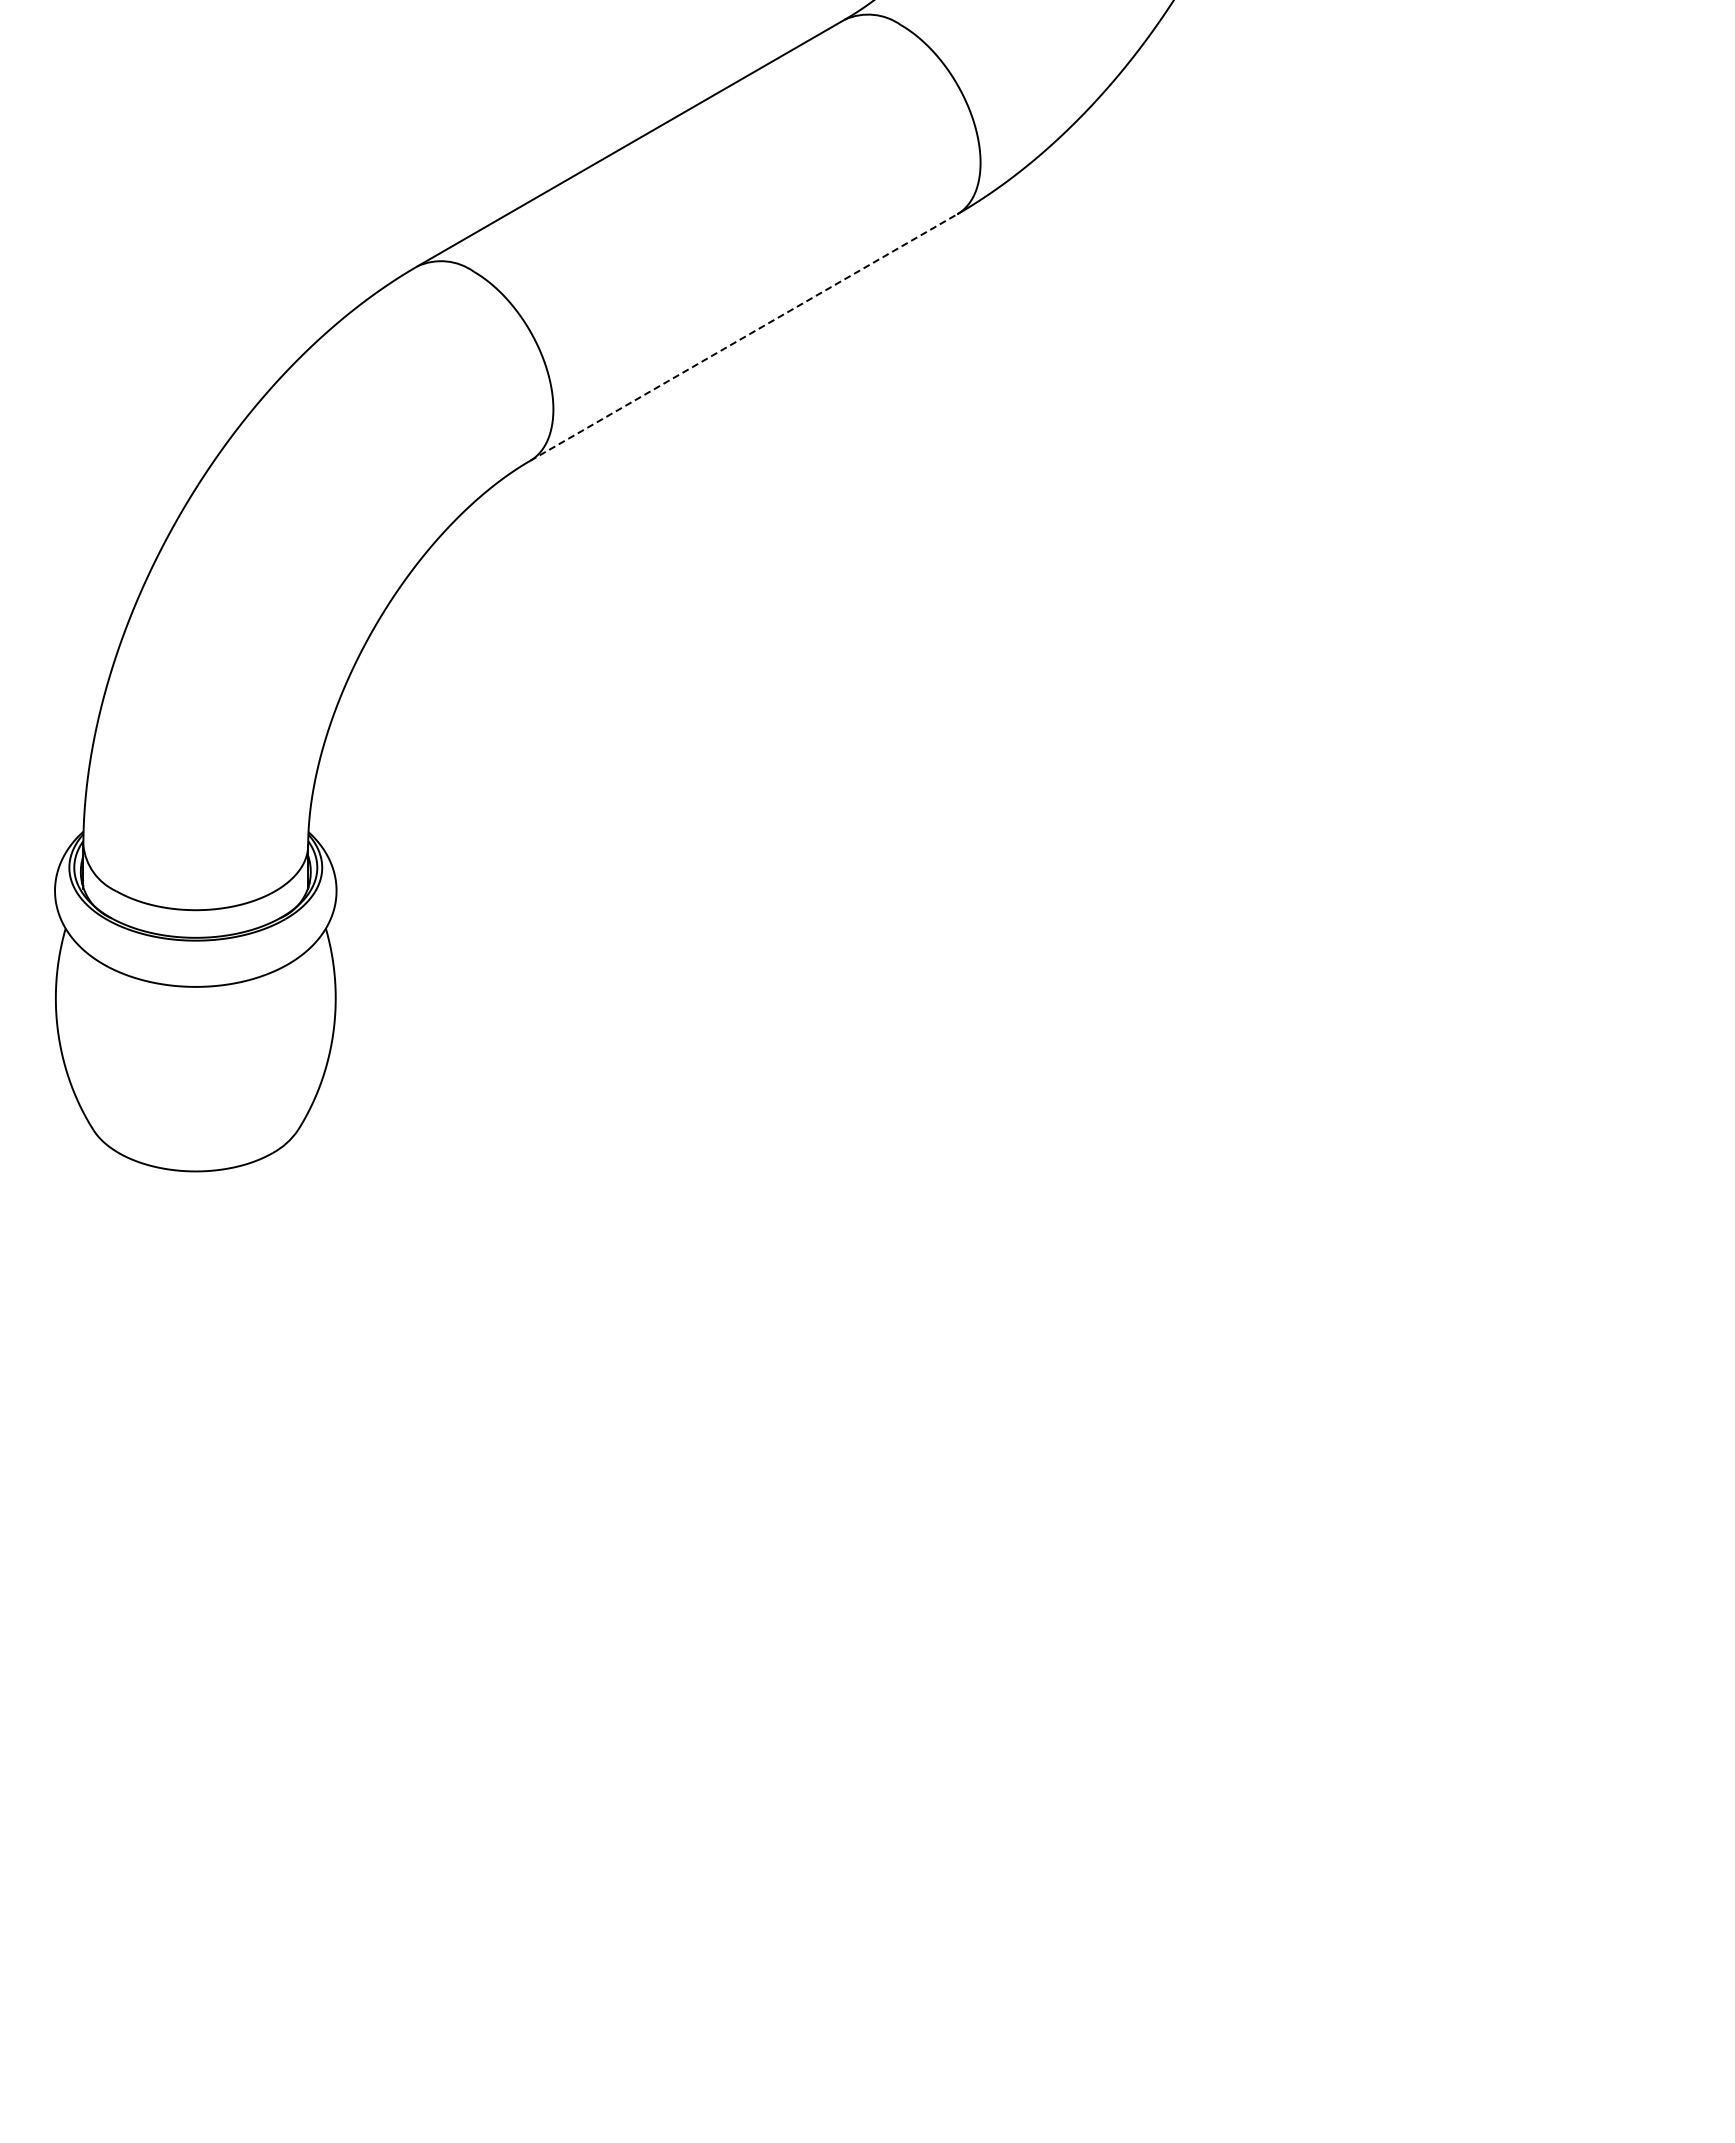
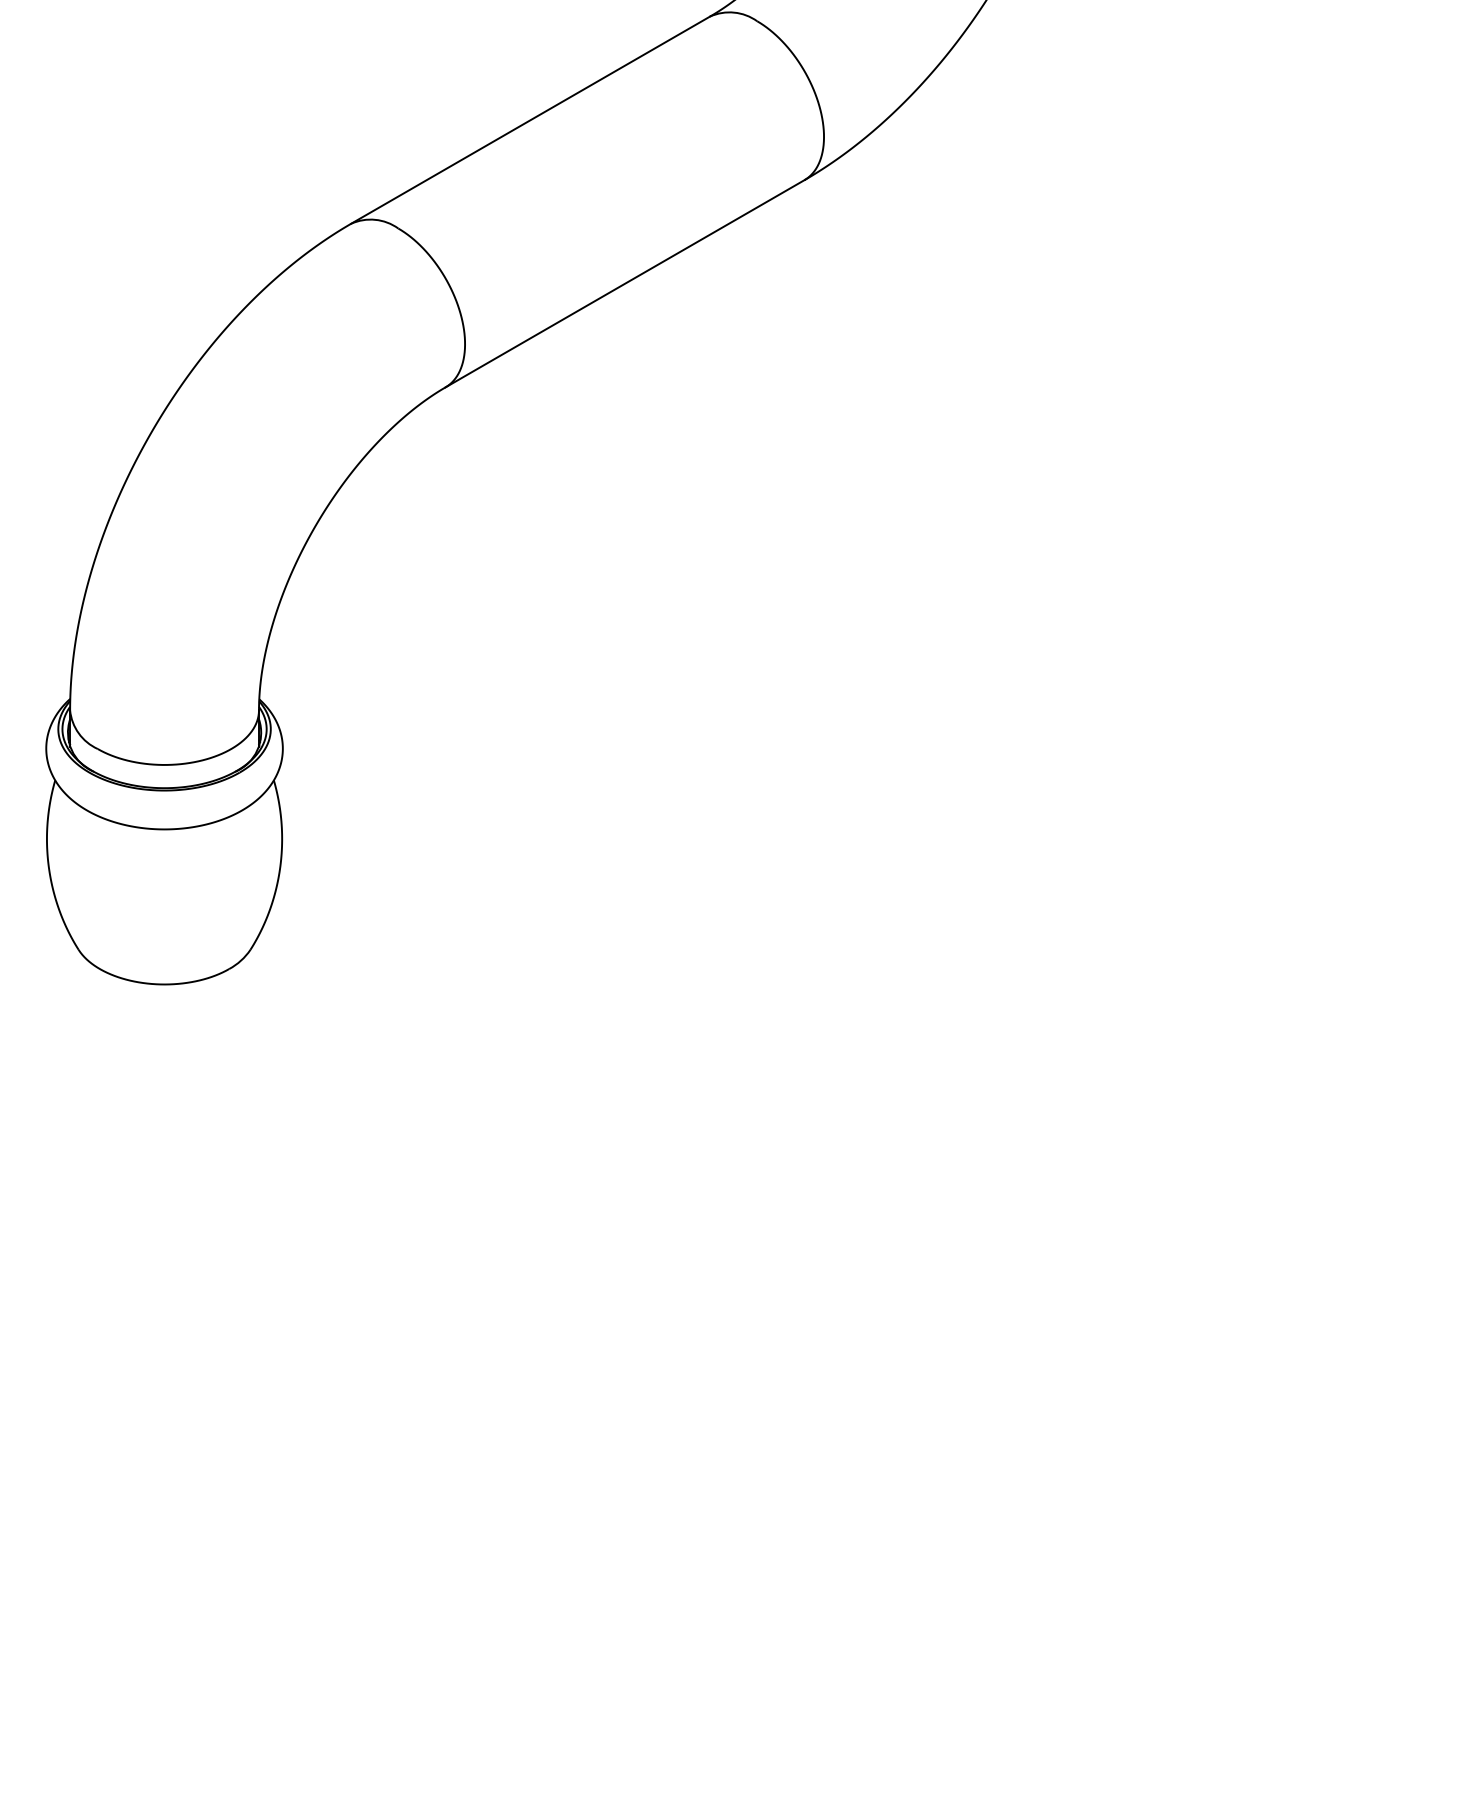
line: (743, 337) -> (624, 283), dashed -> solid

